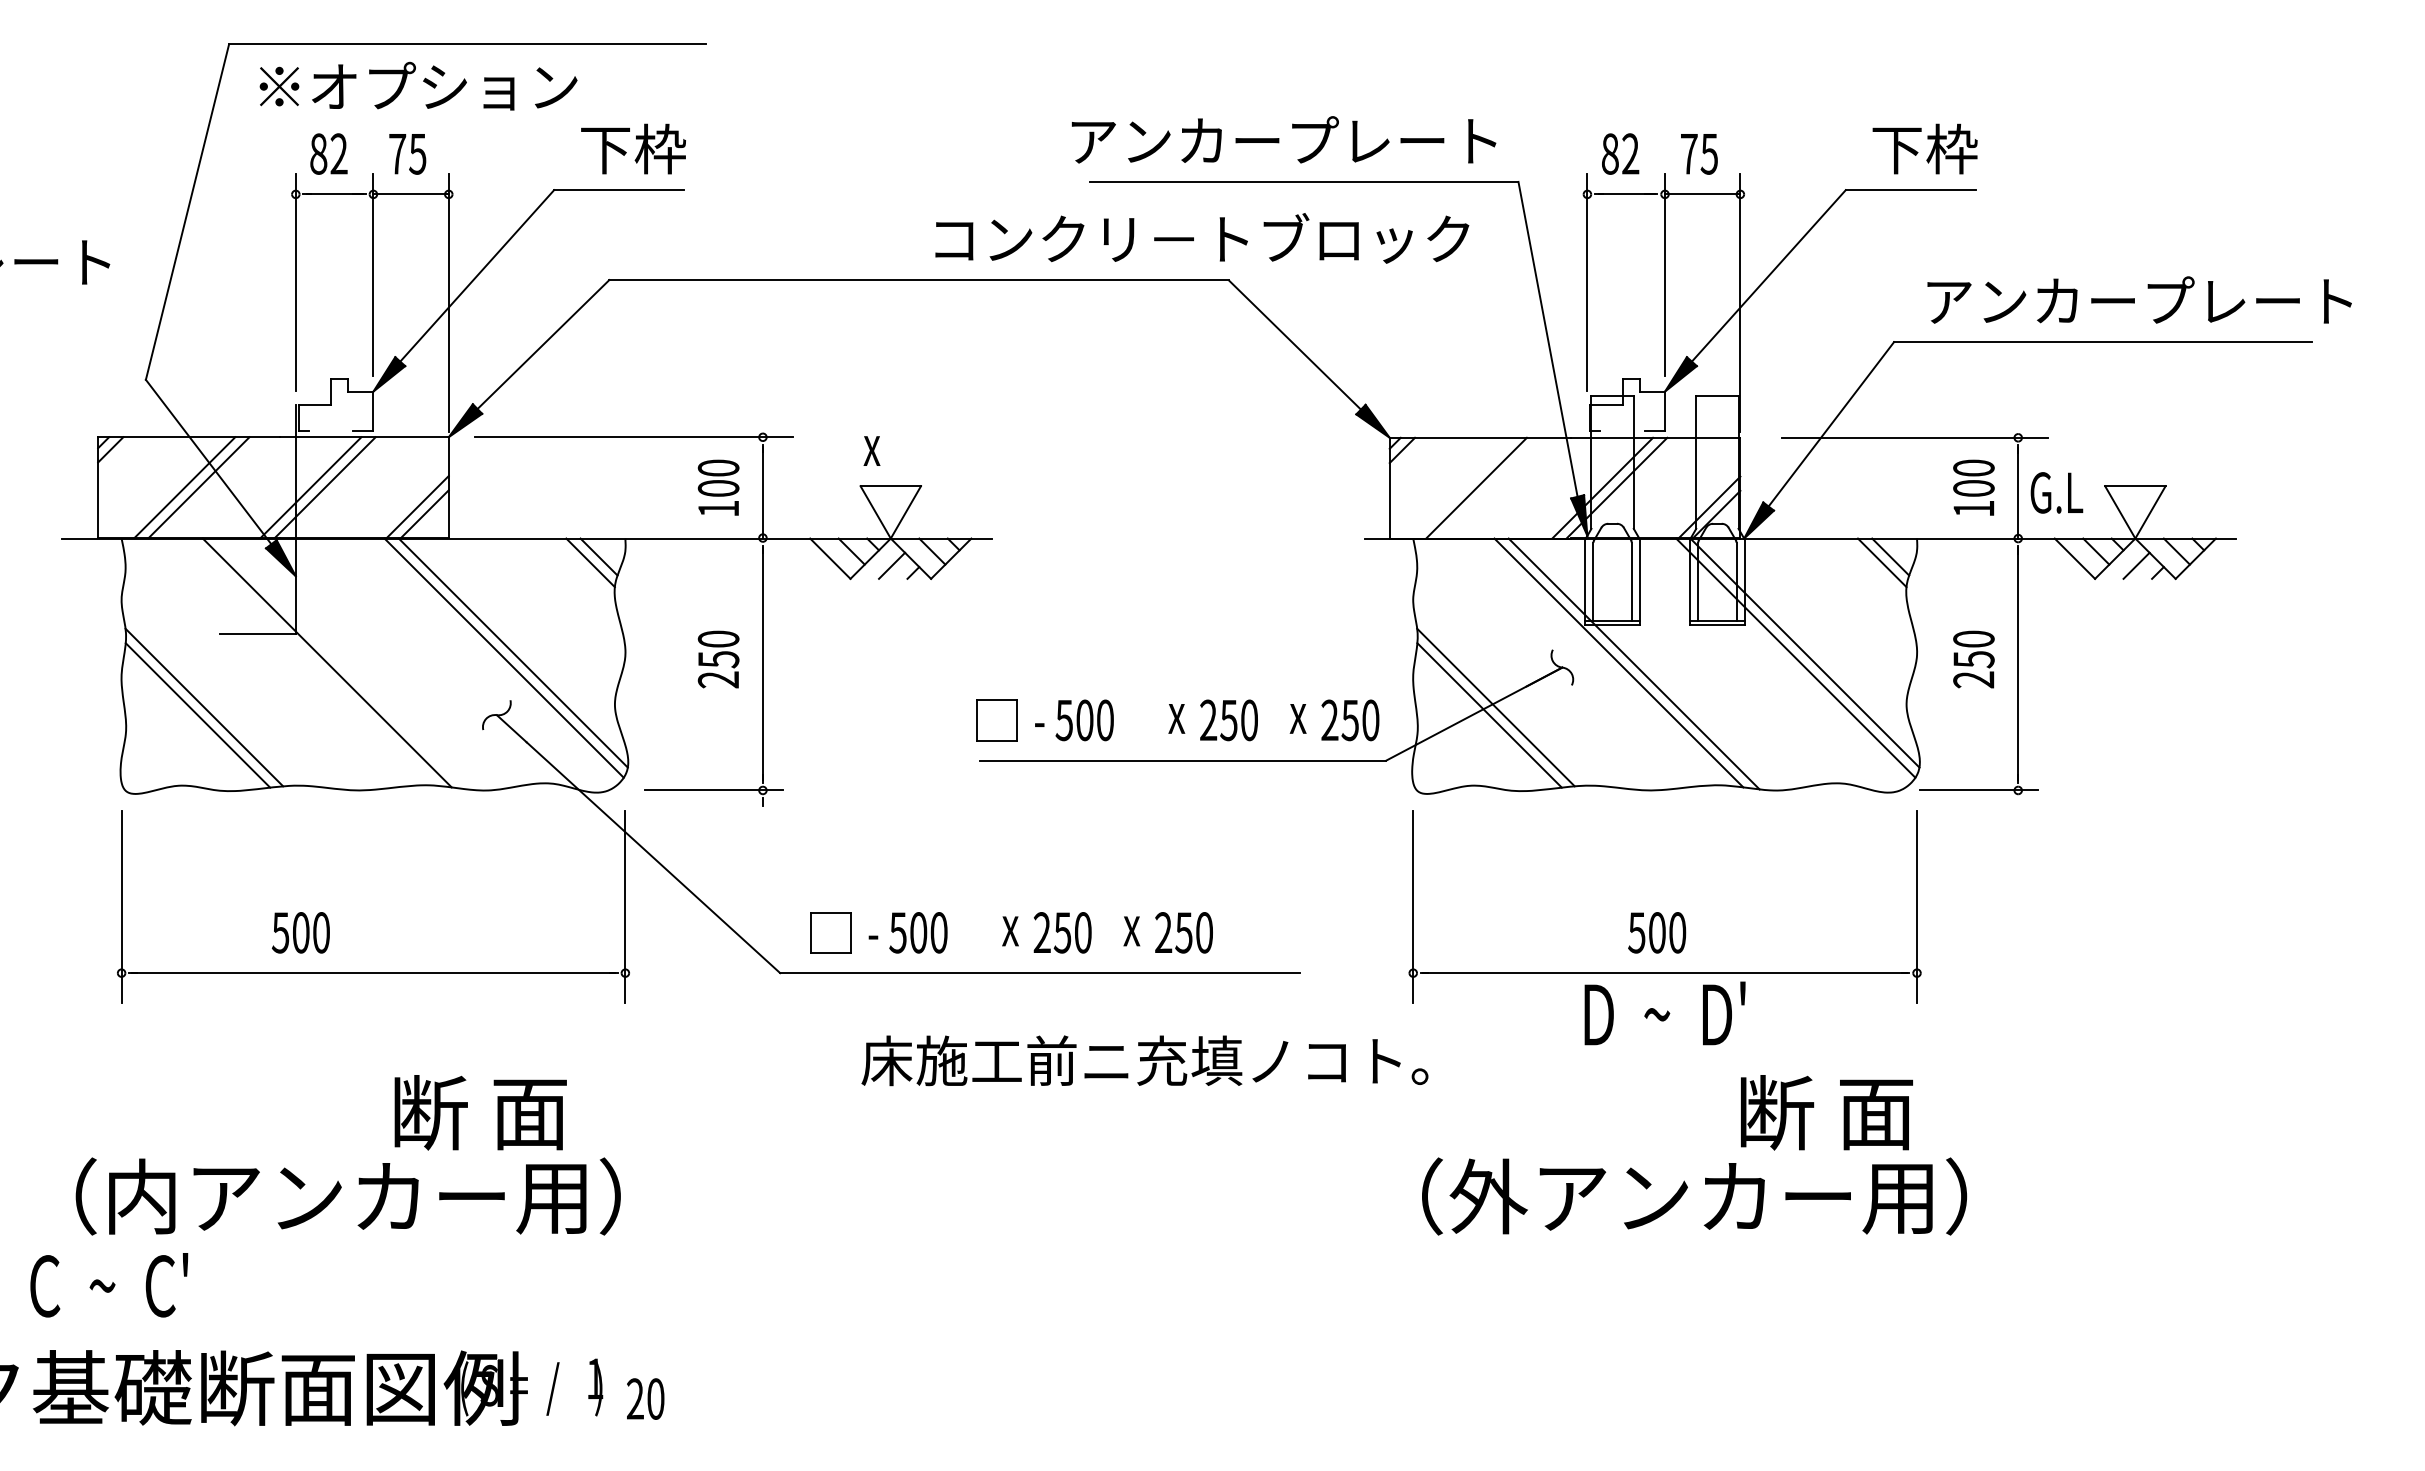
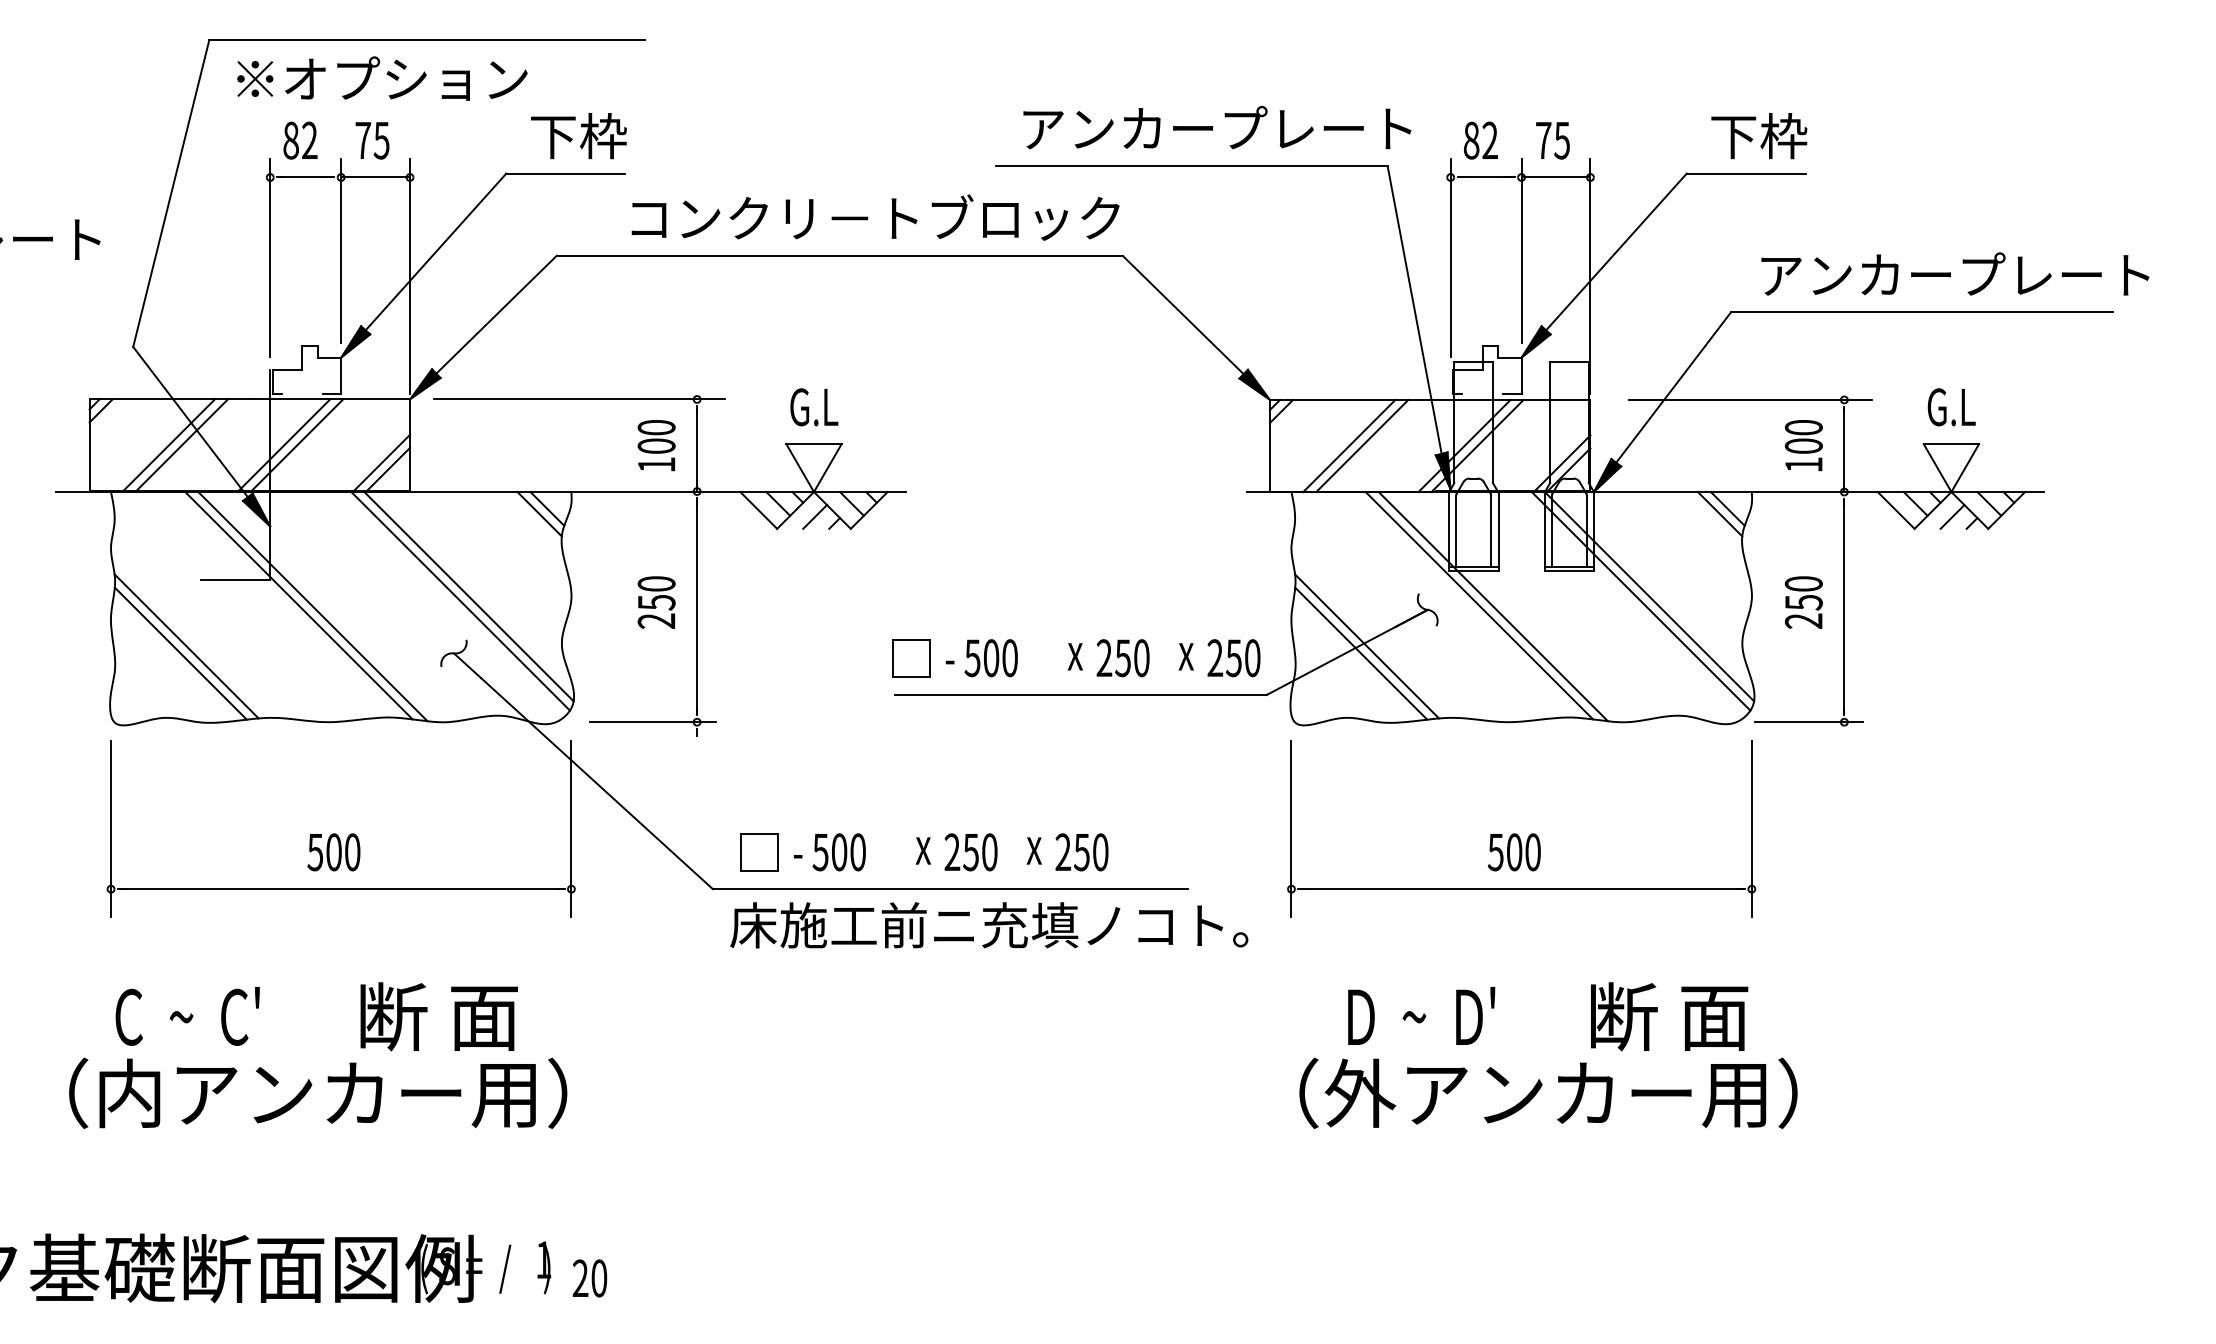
text: (1284, 139) -> (1217, 127), moved
text: (1202, 238) -> (875, 217), moved
text: (890, 446) -> (813, 407), x -> G.L
line: (1490, 487) -> (1362, 445), added
text: (2056, 493) -> (1951, 407), moved
line: (342, 663) -> (312, 606), added
text: (300, 933) -> (333, 852), moved
text: (1664, 1012) -> (1421, 1015), moved
text: (1145, 1061) -> (989, 925), moved
text: (108, 1285) -> (187, 1016), moved

